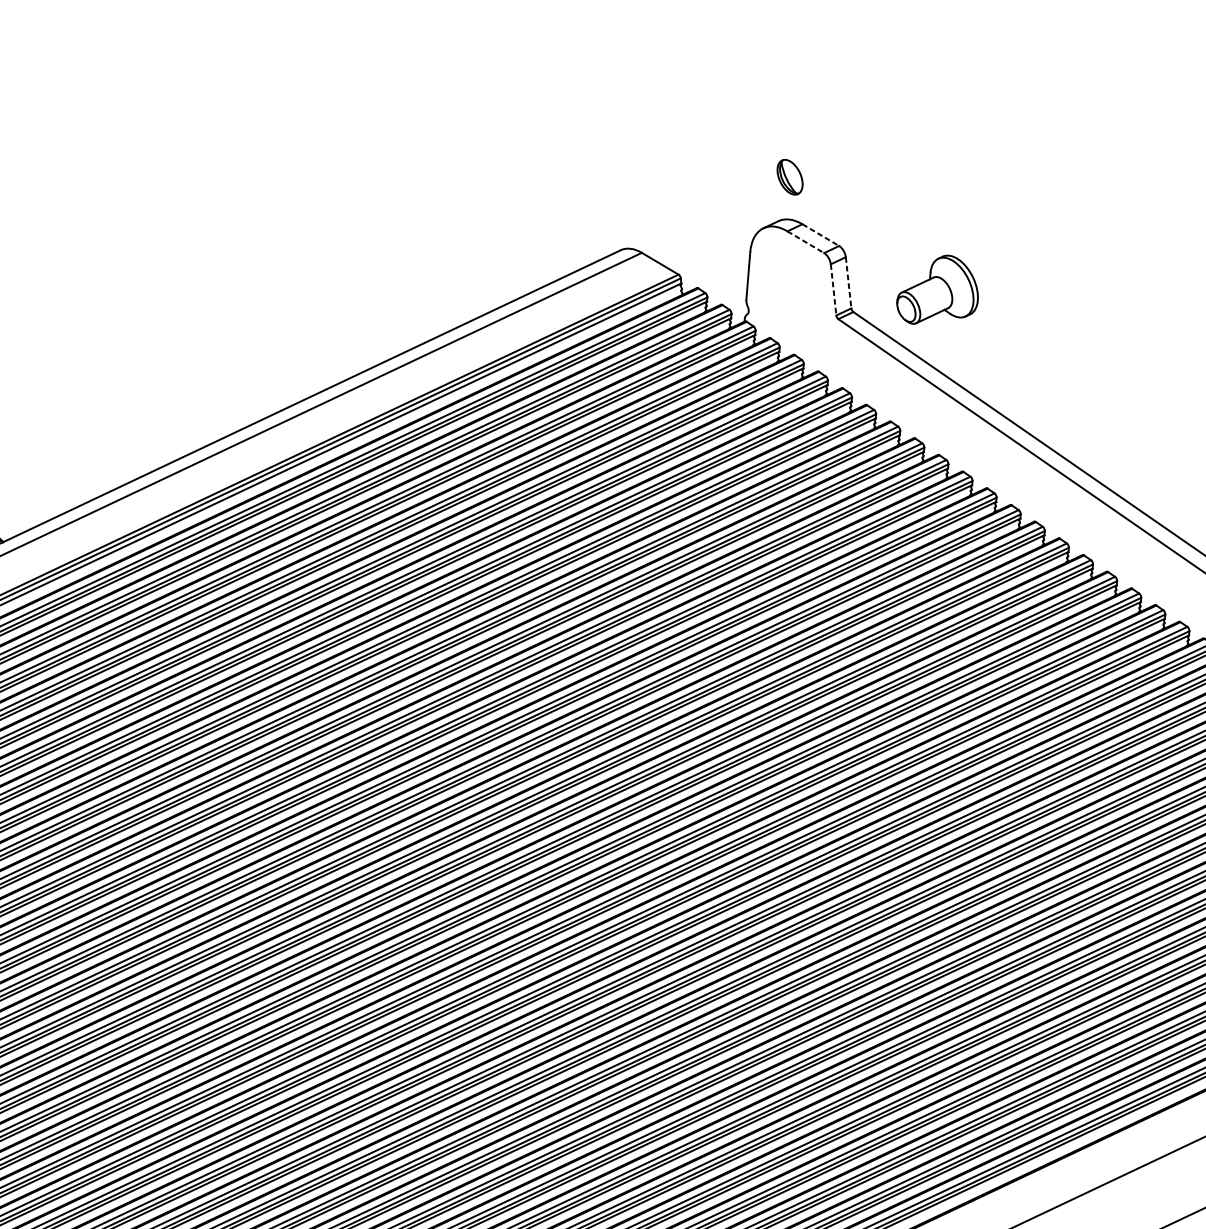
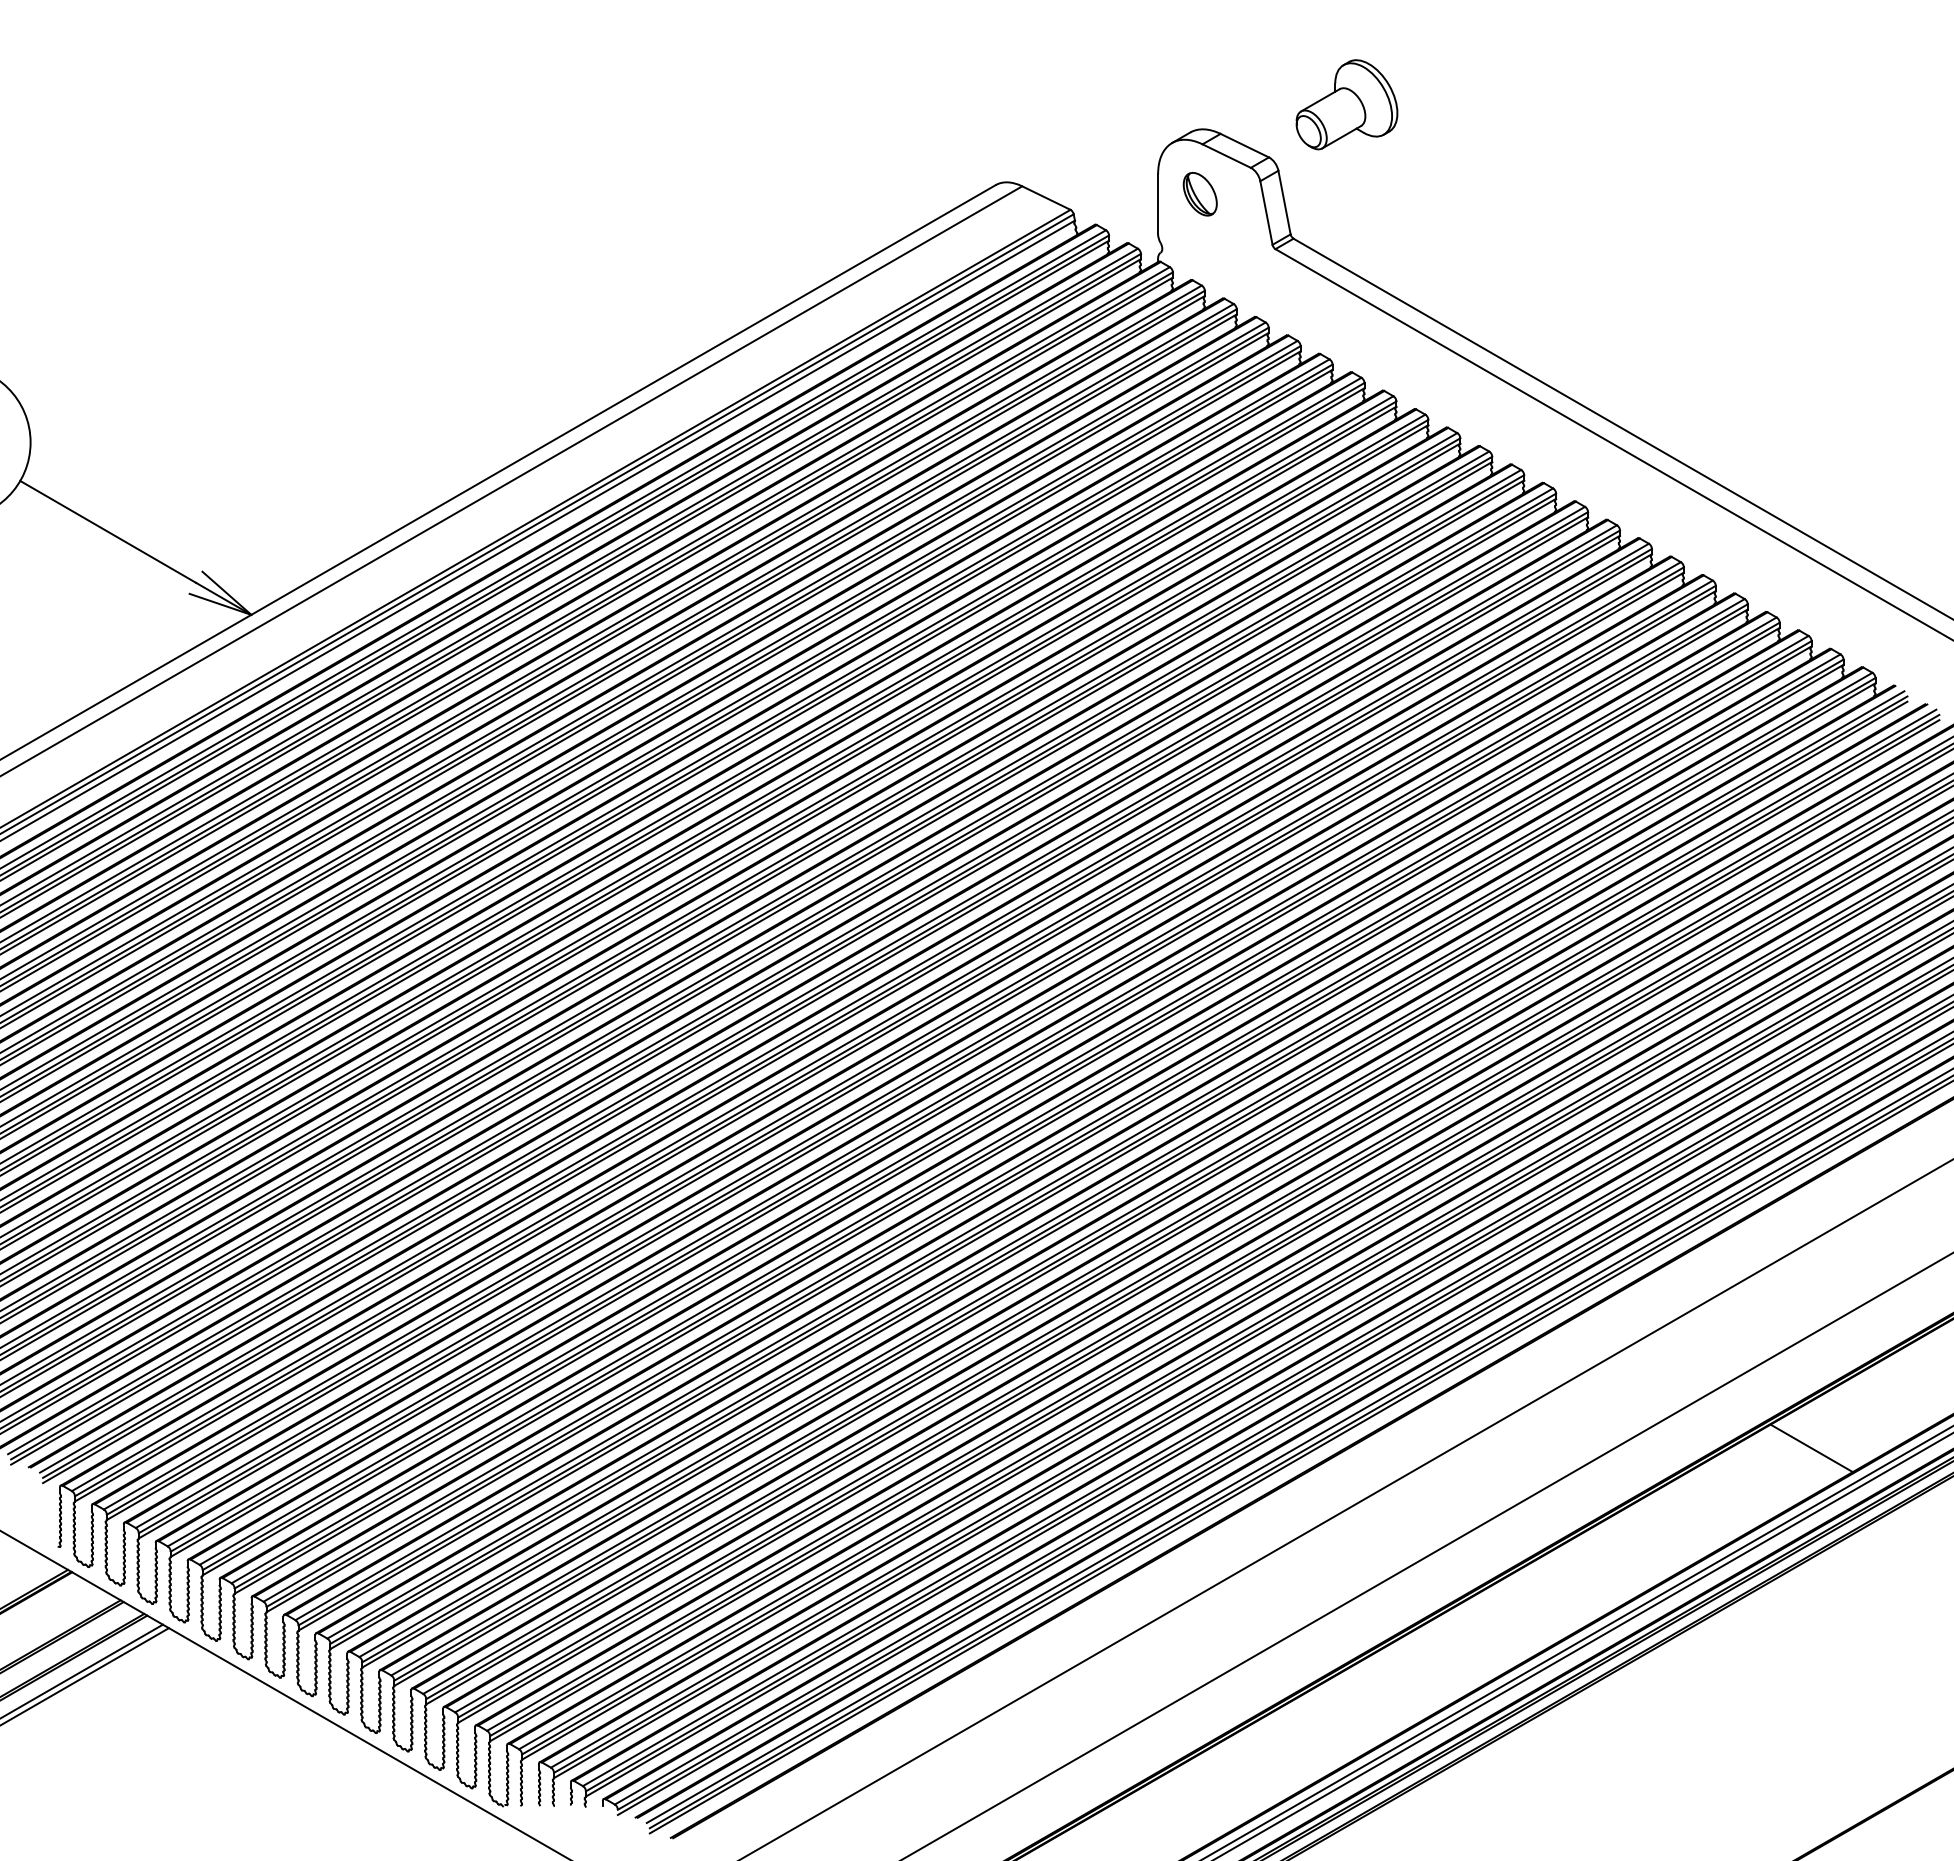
part: (789, 177) -> (1199, 194), moved
line: (820, 234) -> (1244, 145), dashed -> solid
line: (805, 242) -> (1226, 156), dashed -> solid
line: (848, 283) -> (1284, 203), dashed -> solid
line: (833, 290) -> (1266, 213), dashed -> solid
part: (938, 290) -> (1346, 104), moved

